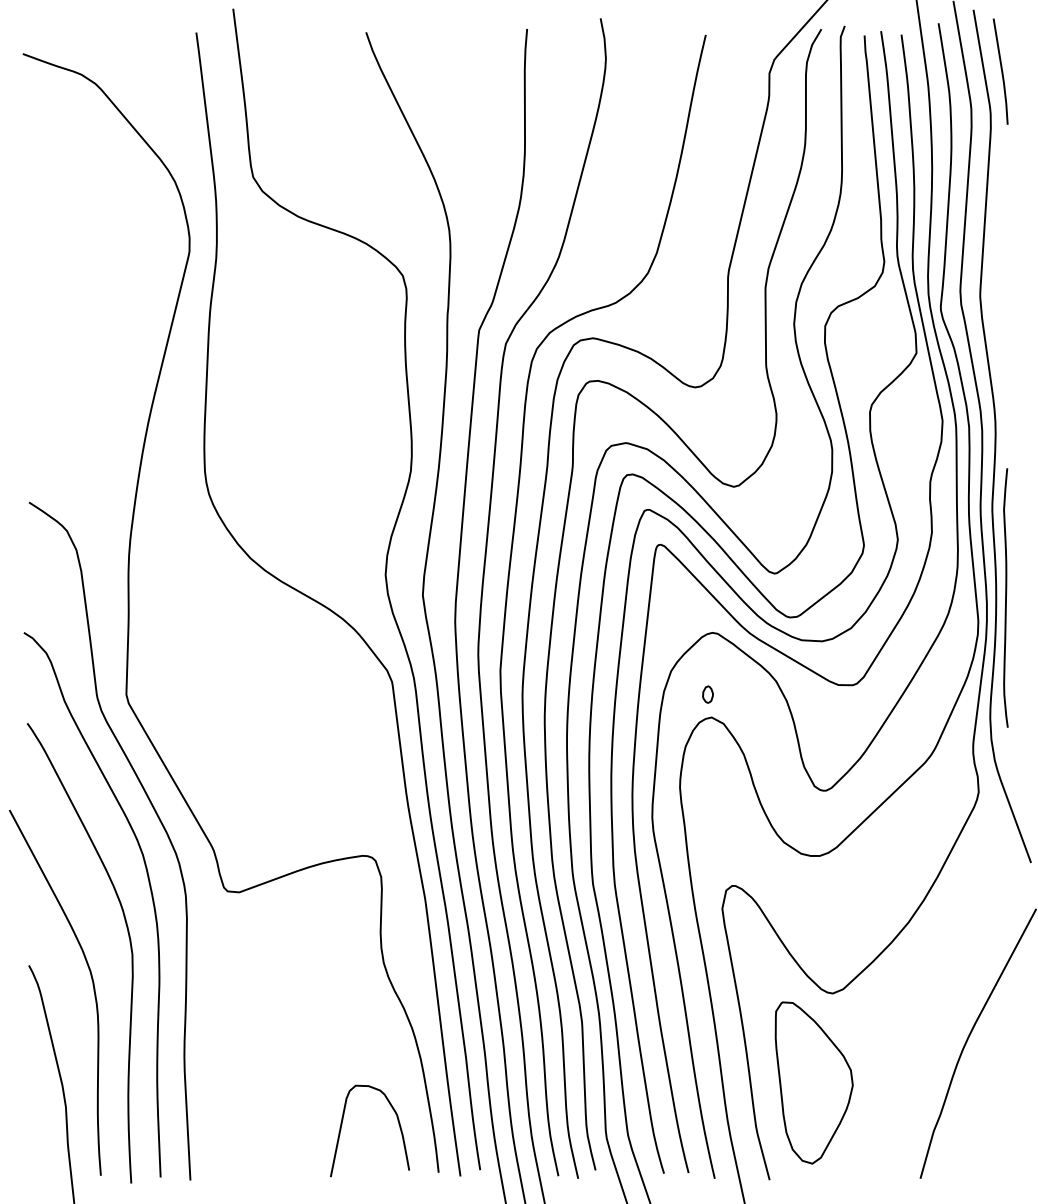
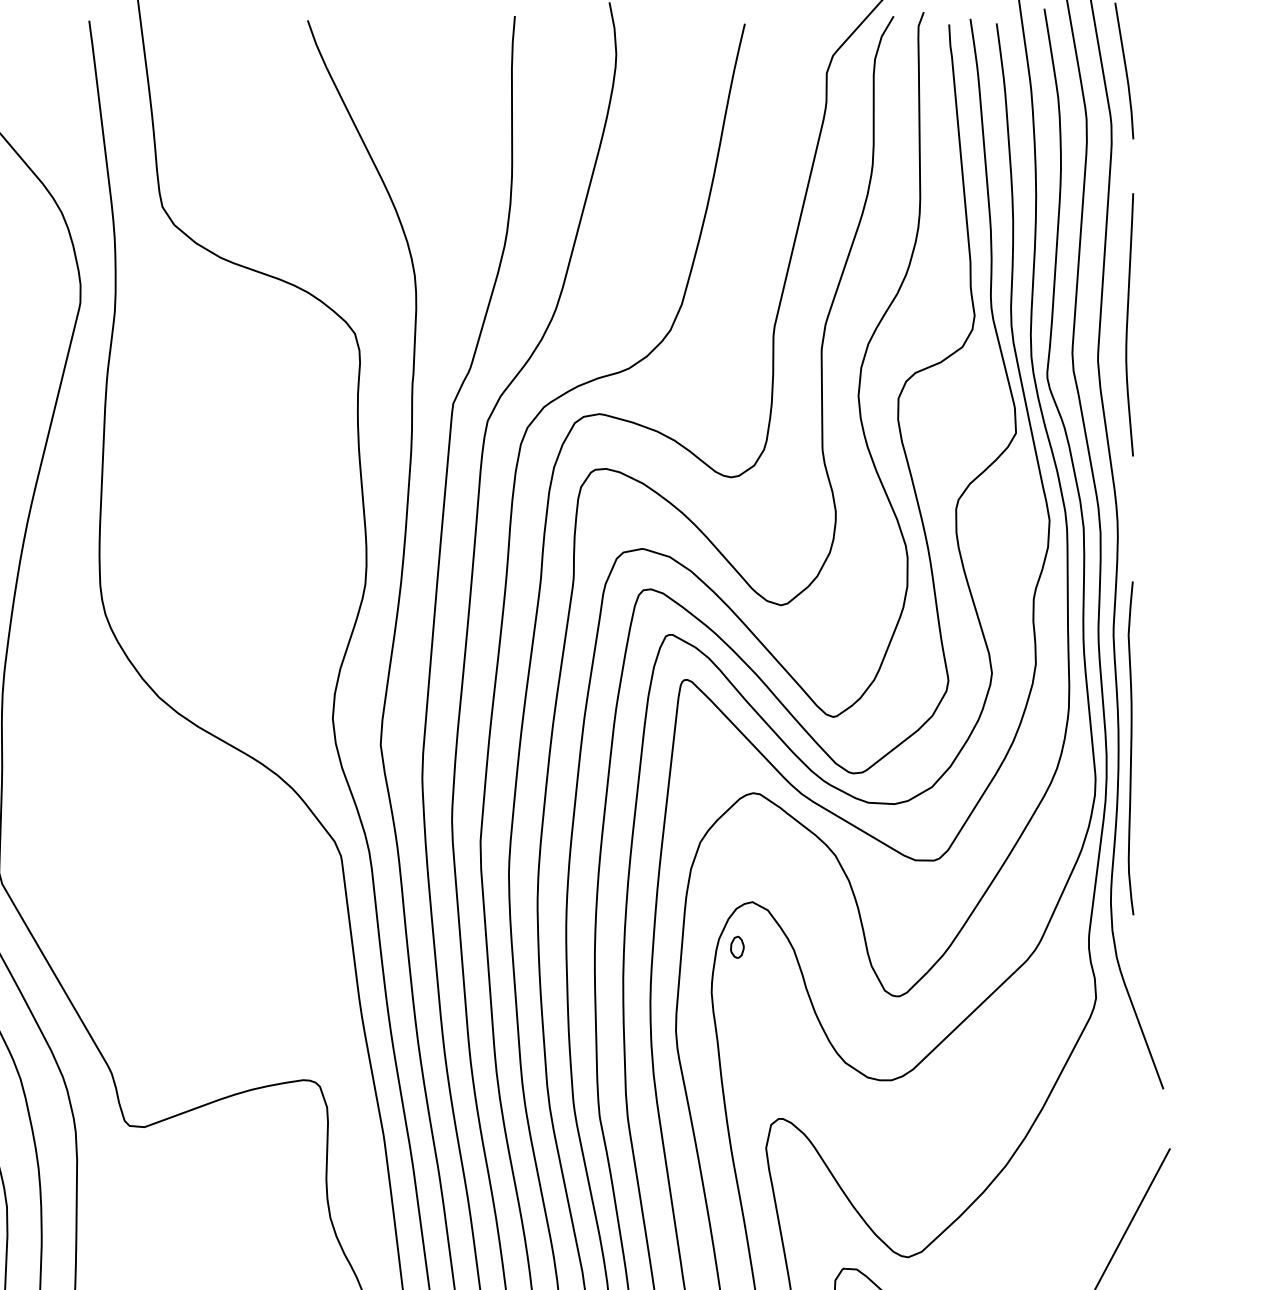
curve: (1003, 268) -> (1127, 324), added
part: (707, 694) -> (736, 947), moved

